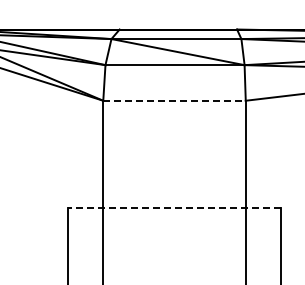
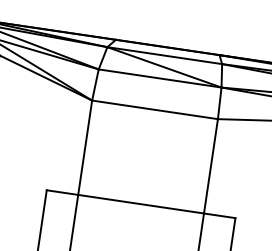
line: (175, 100) -> (155, 109), dashed -> solid
line: (174, 207) -> (141, 204), dashed -> solid

